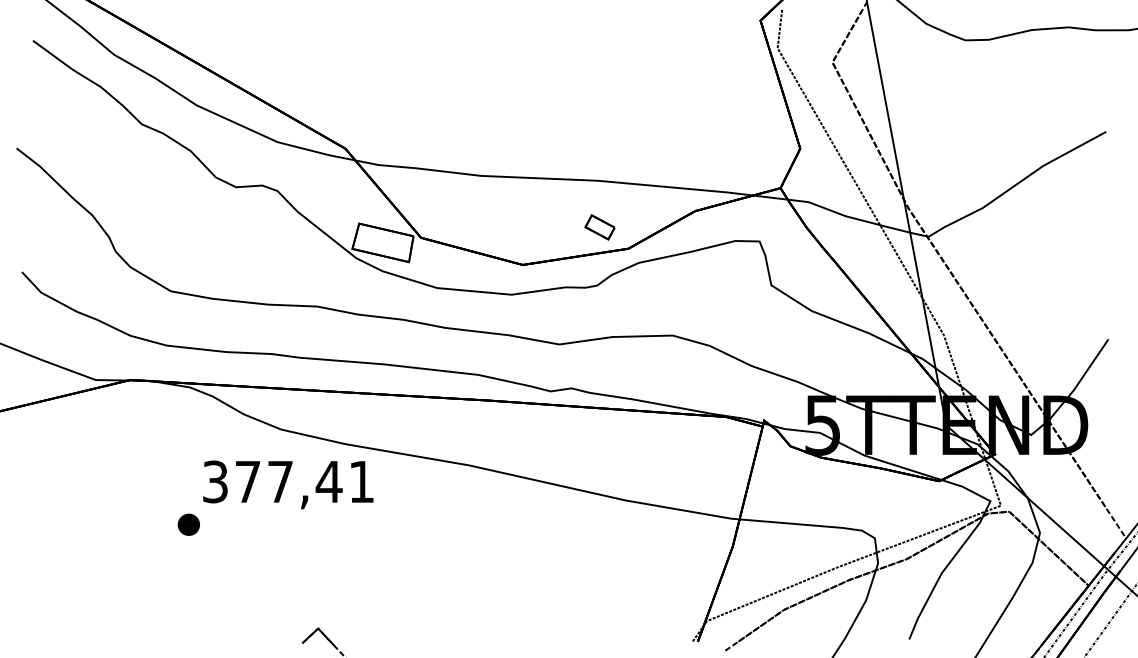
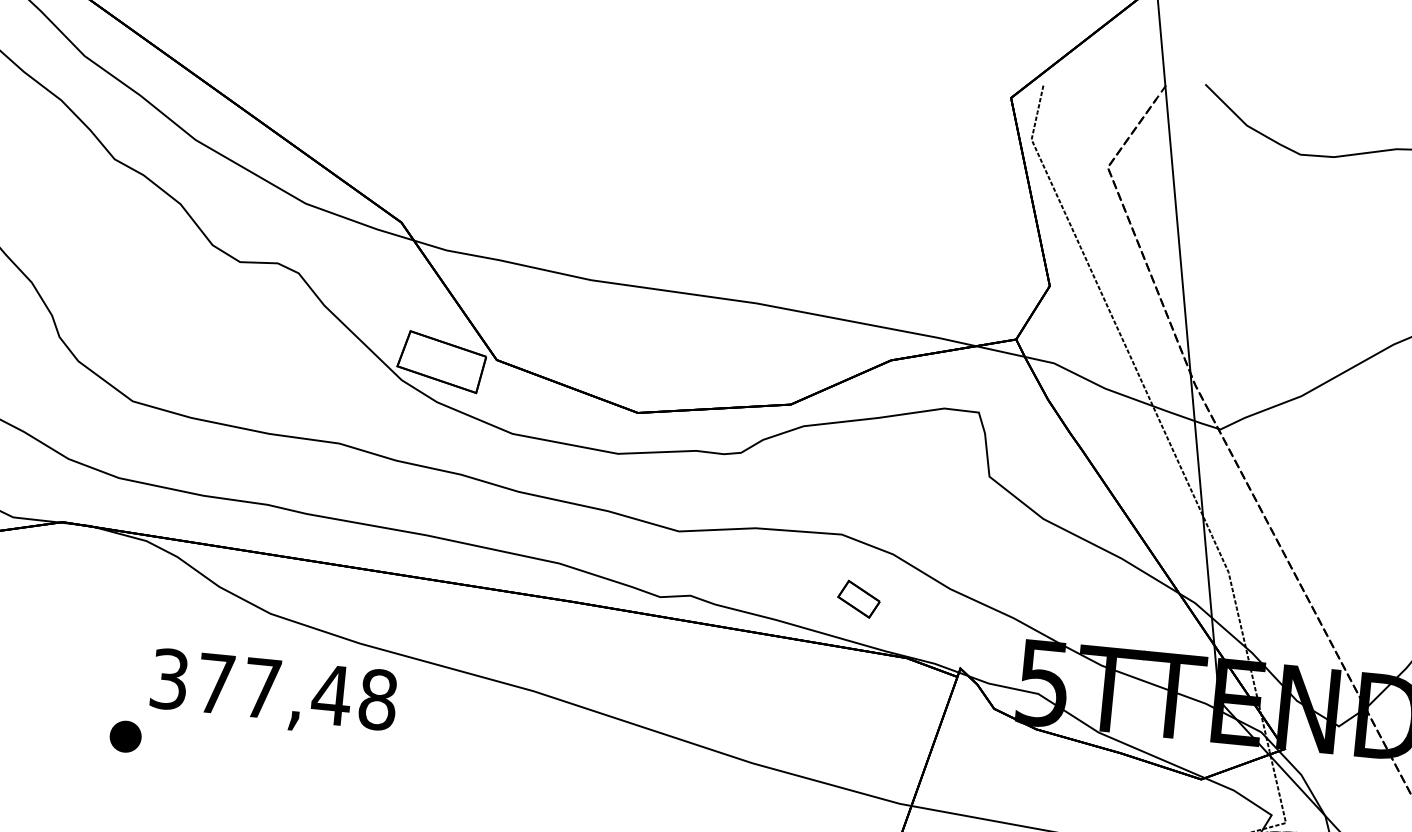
part: (599, 227) -> (858, 599), moved
text: (361, 481) -> (377, 699), 377,41 -> 377,48

